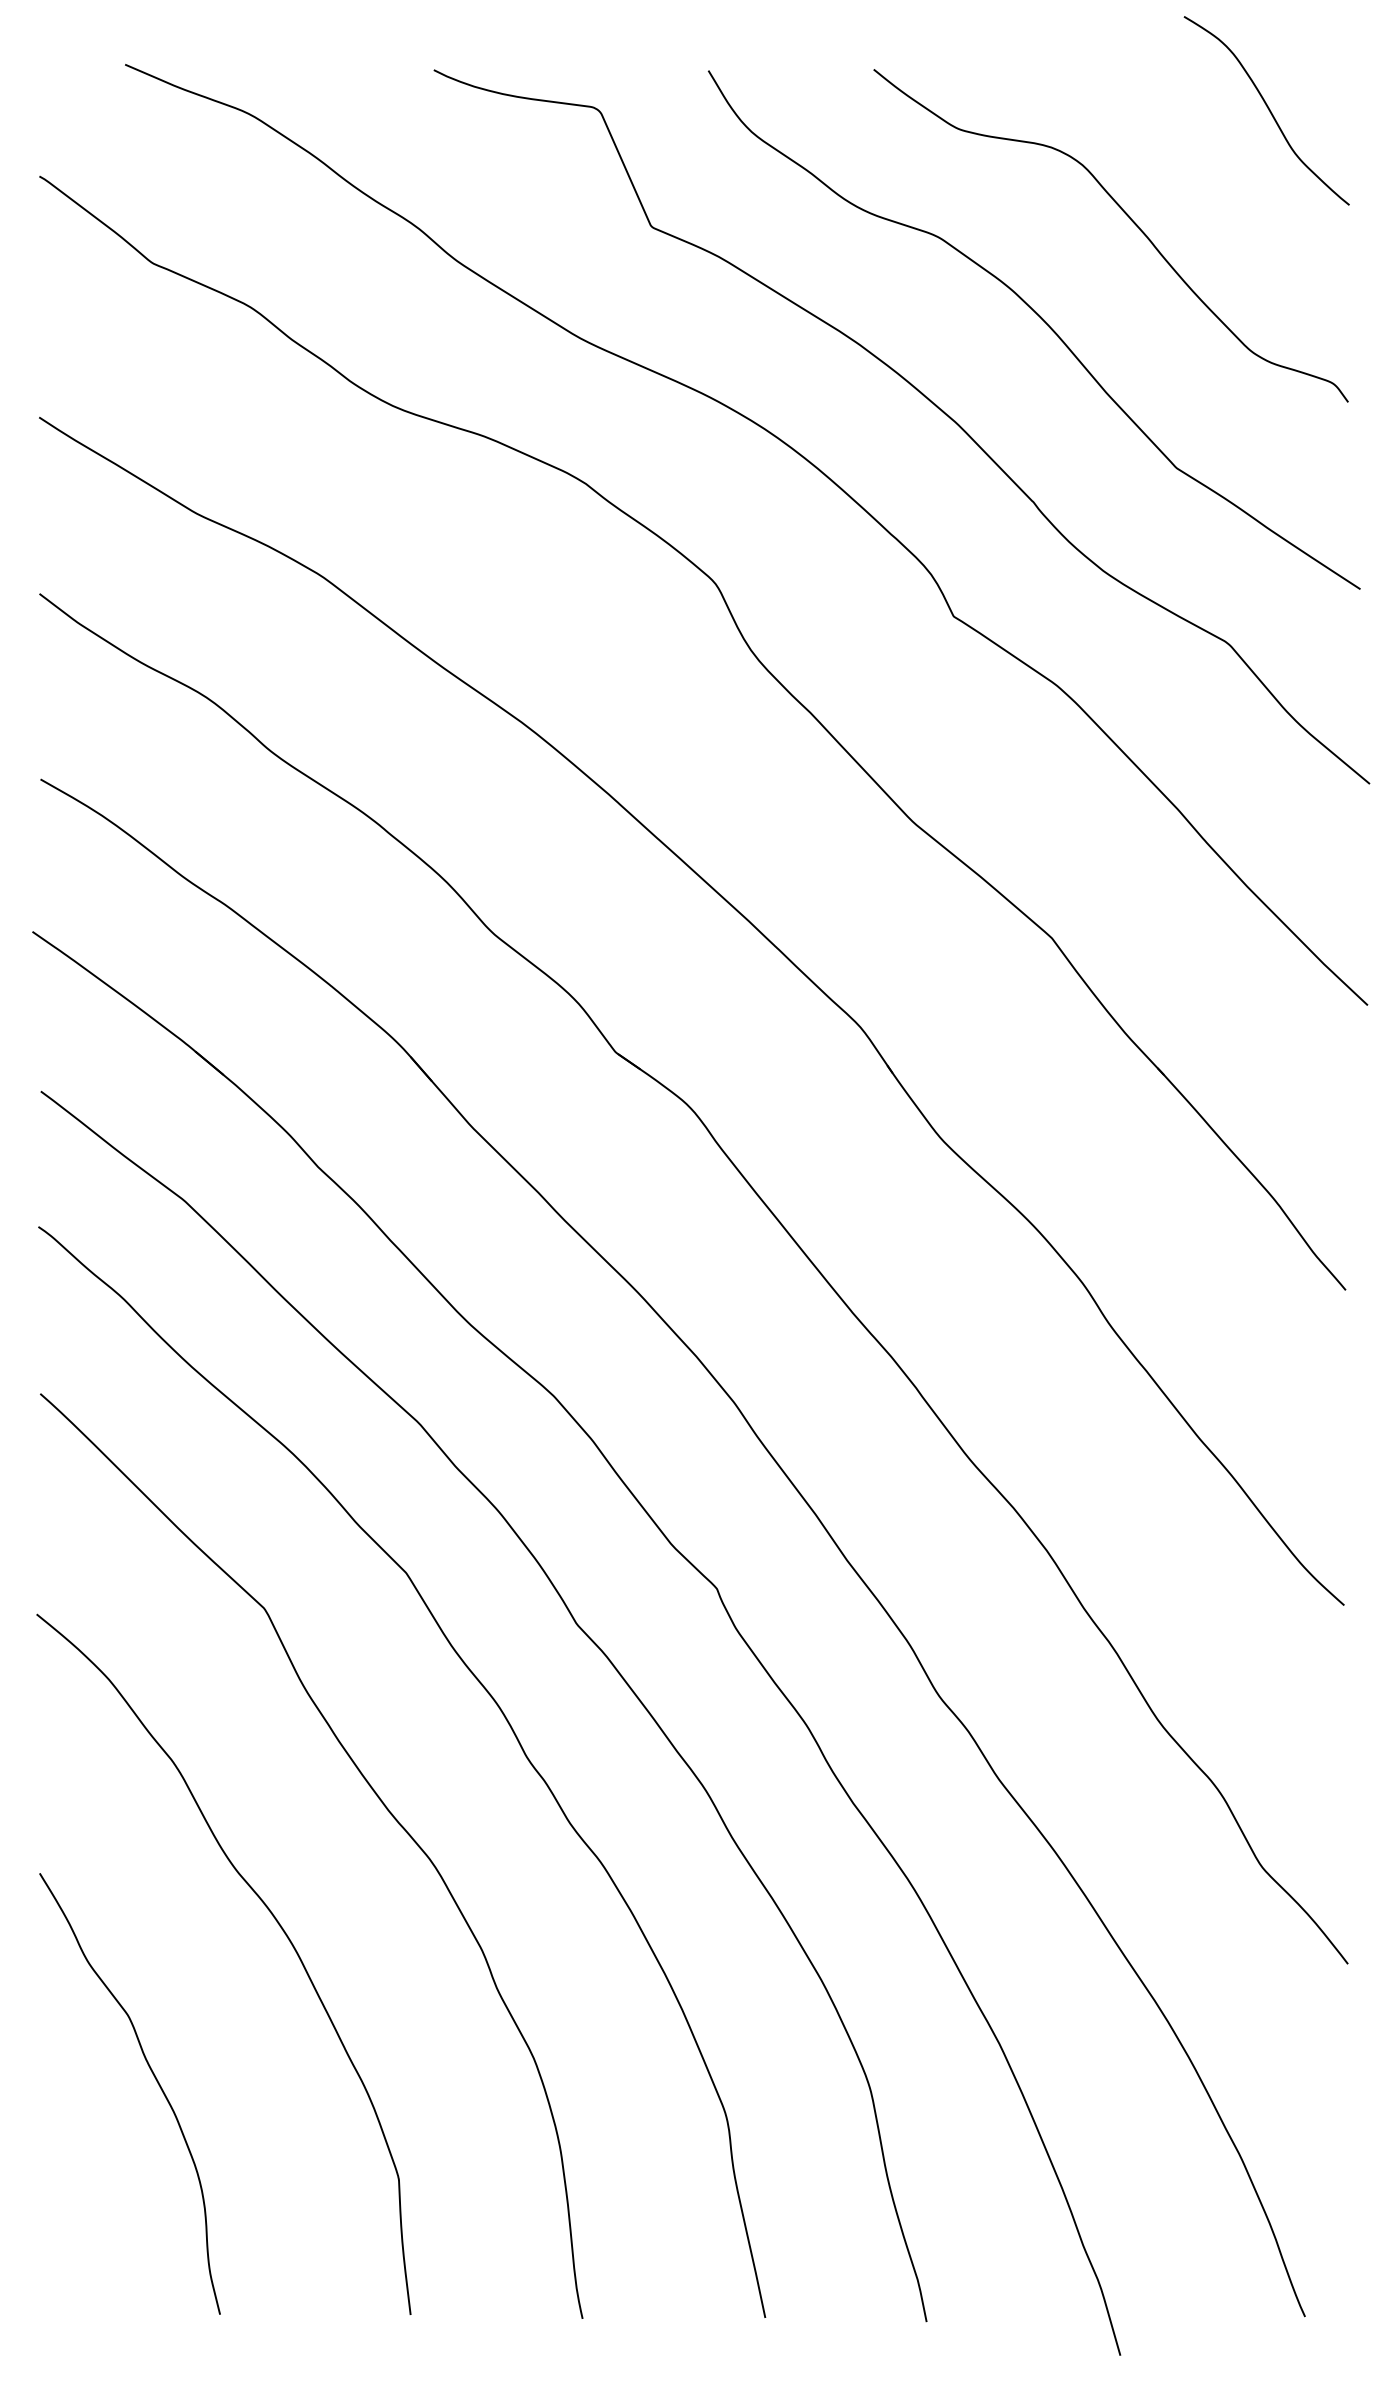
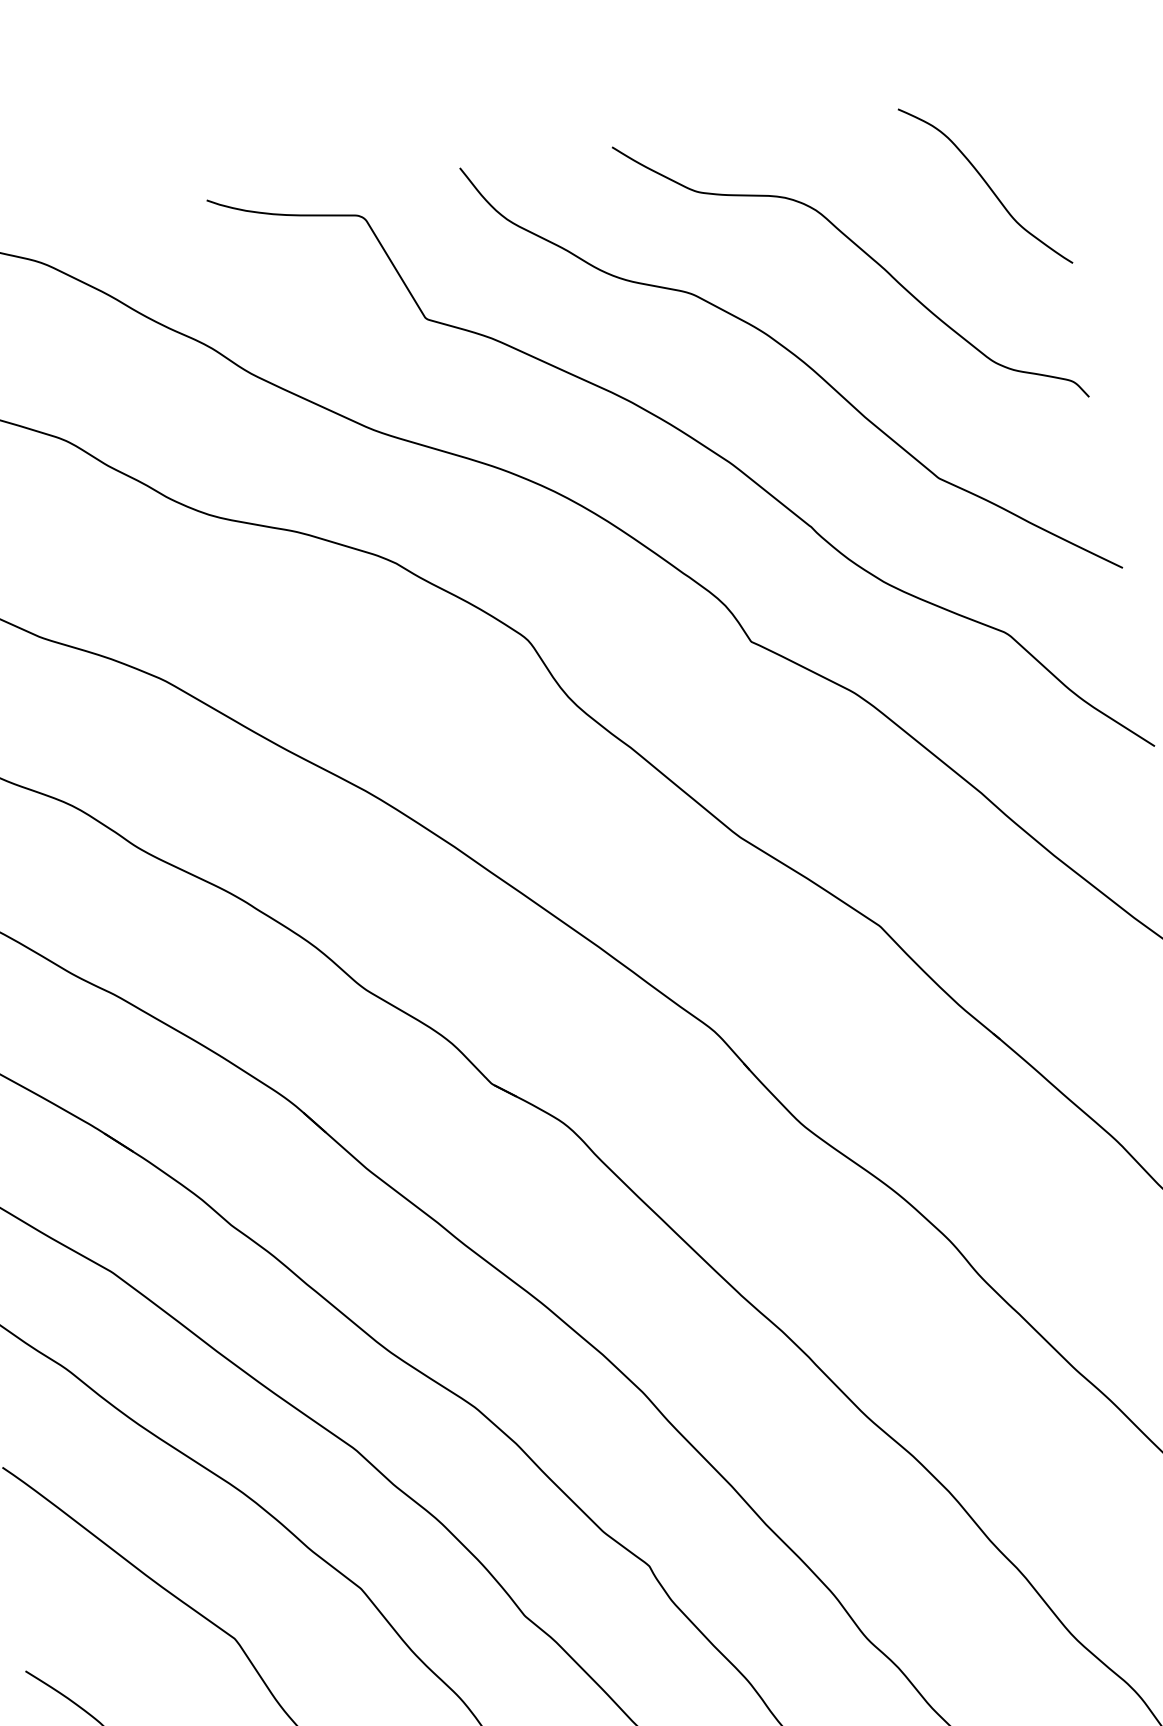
curve: (1268, 110) -> (987, 185), moved

